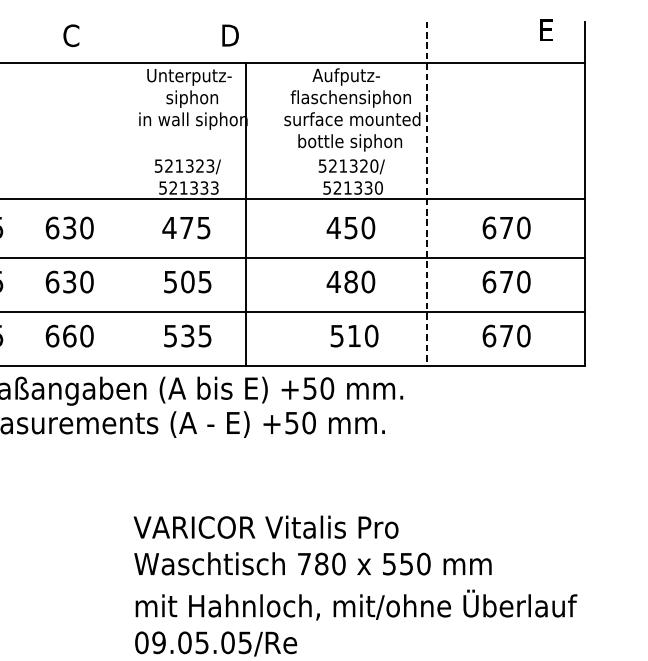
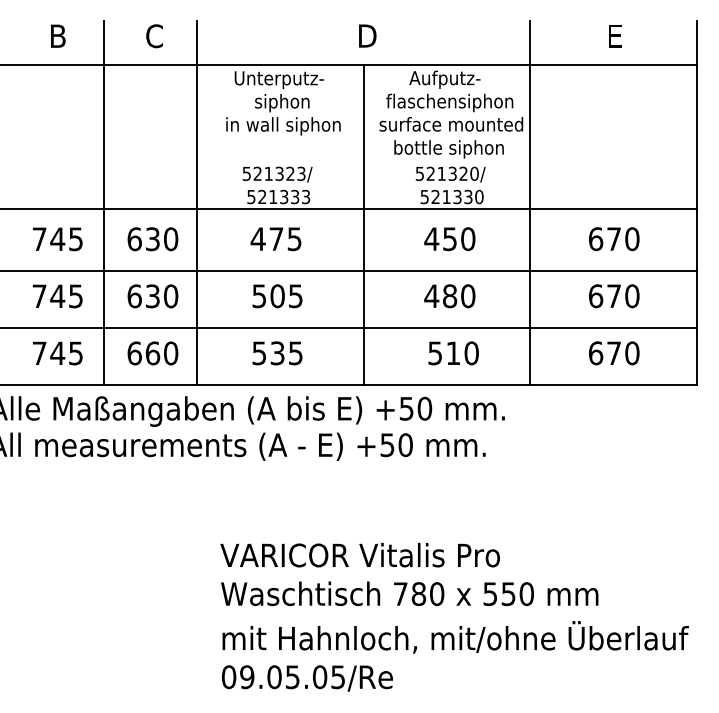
text: (546, 30) -> (615, 36), moved
text: (230, 35) -> (367, 35), moved
line: (22, 194) -> (103, 203), added
line: (111, 194) -> (196, 203), added
line: (427, 194) -> (530, 203), dashed -> solid
line: (245, 215) -> (363, 225), moved

